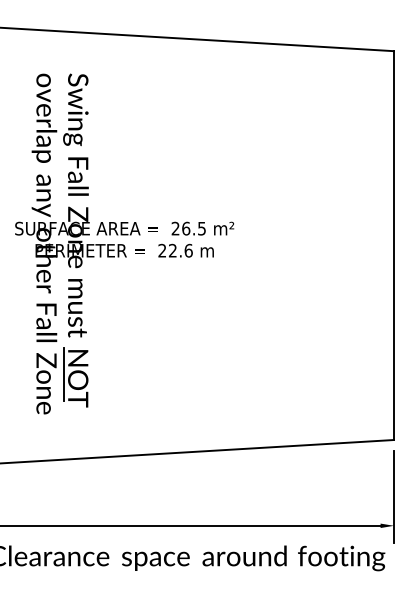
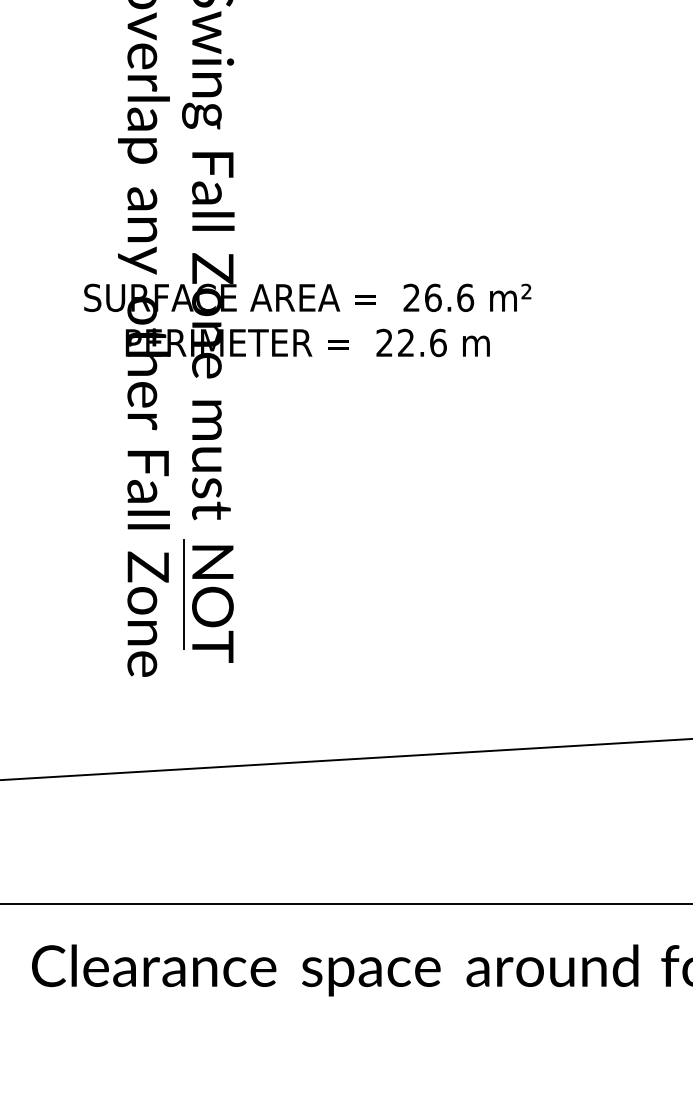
text: (202, 228) -> (466, 297), 26.5 -> 26.6

